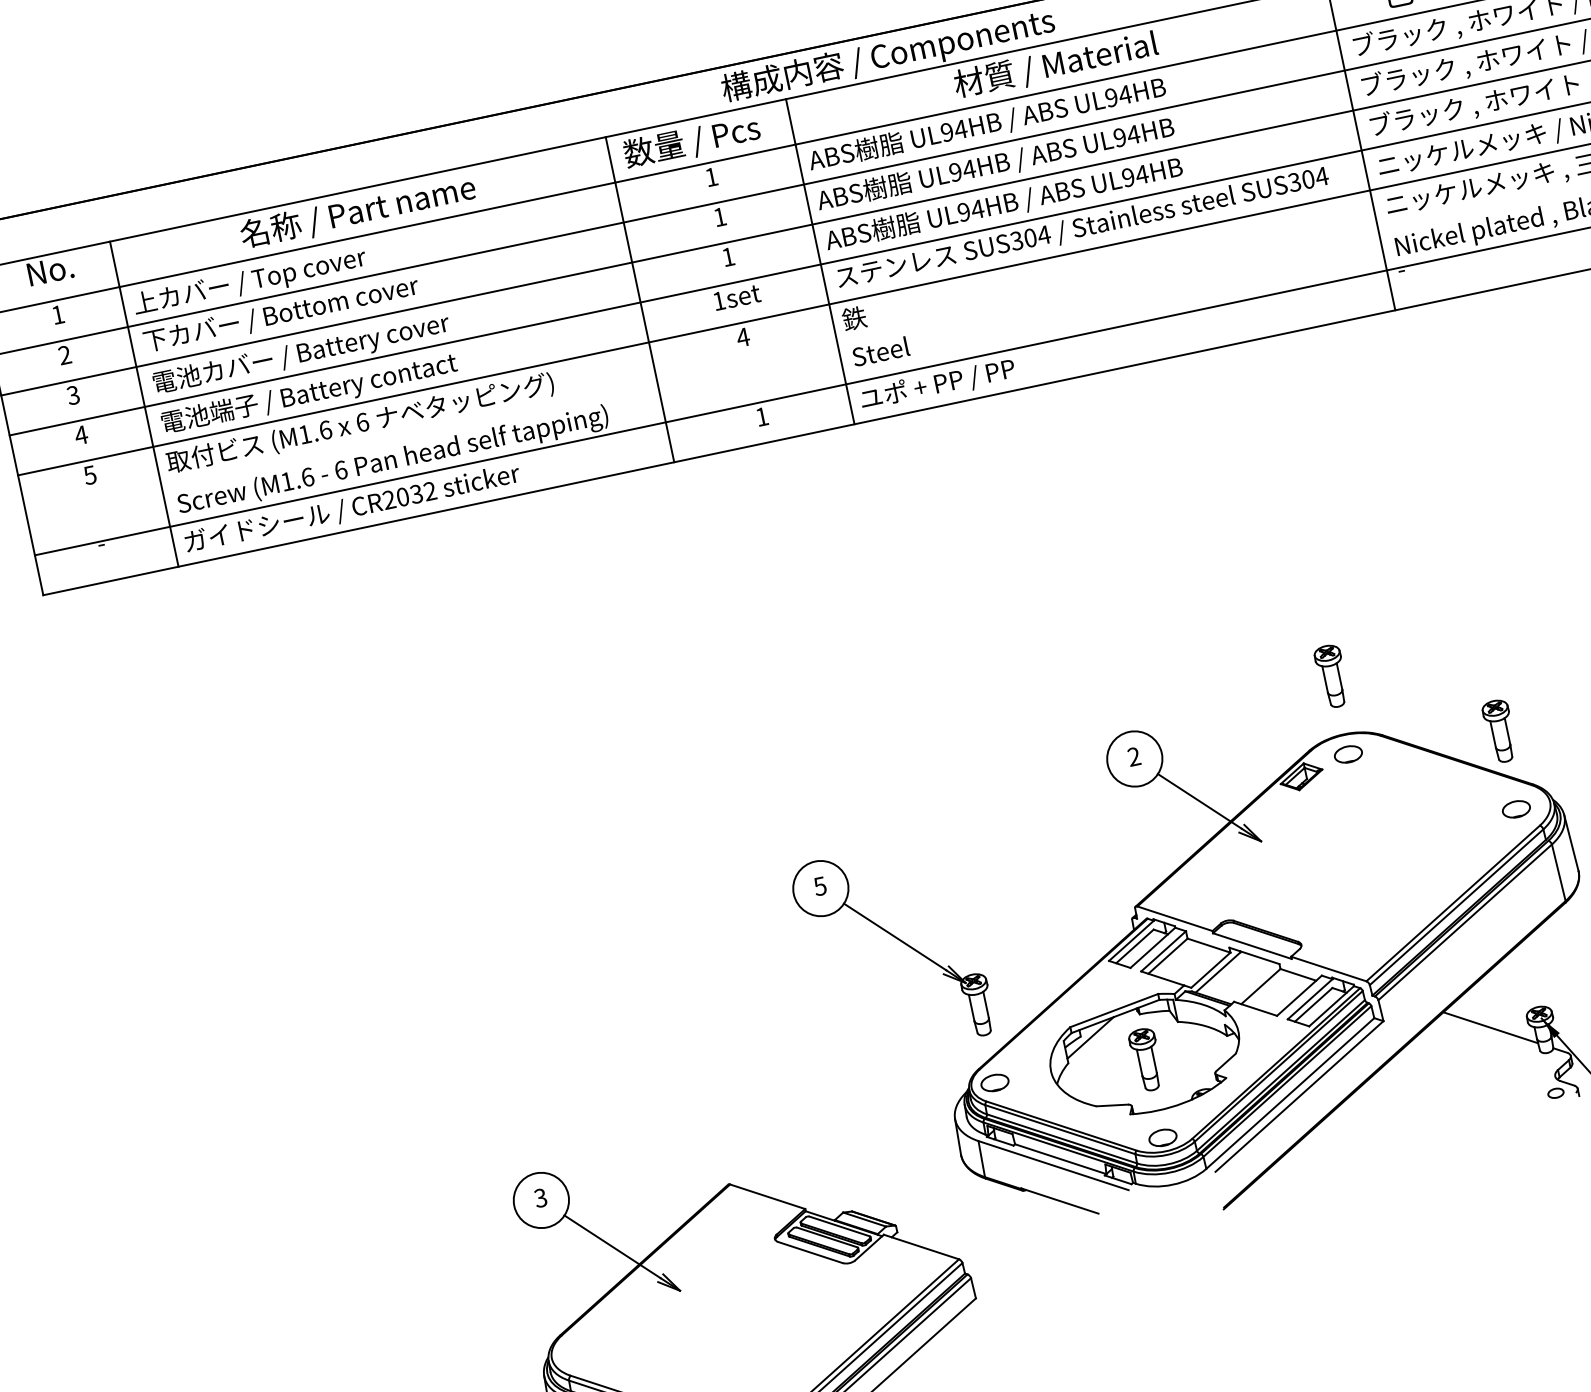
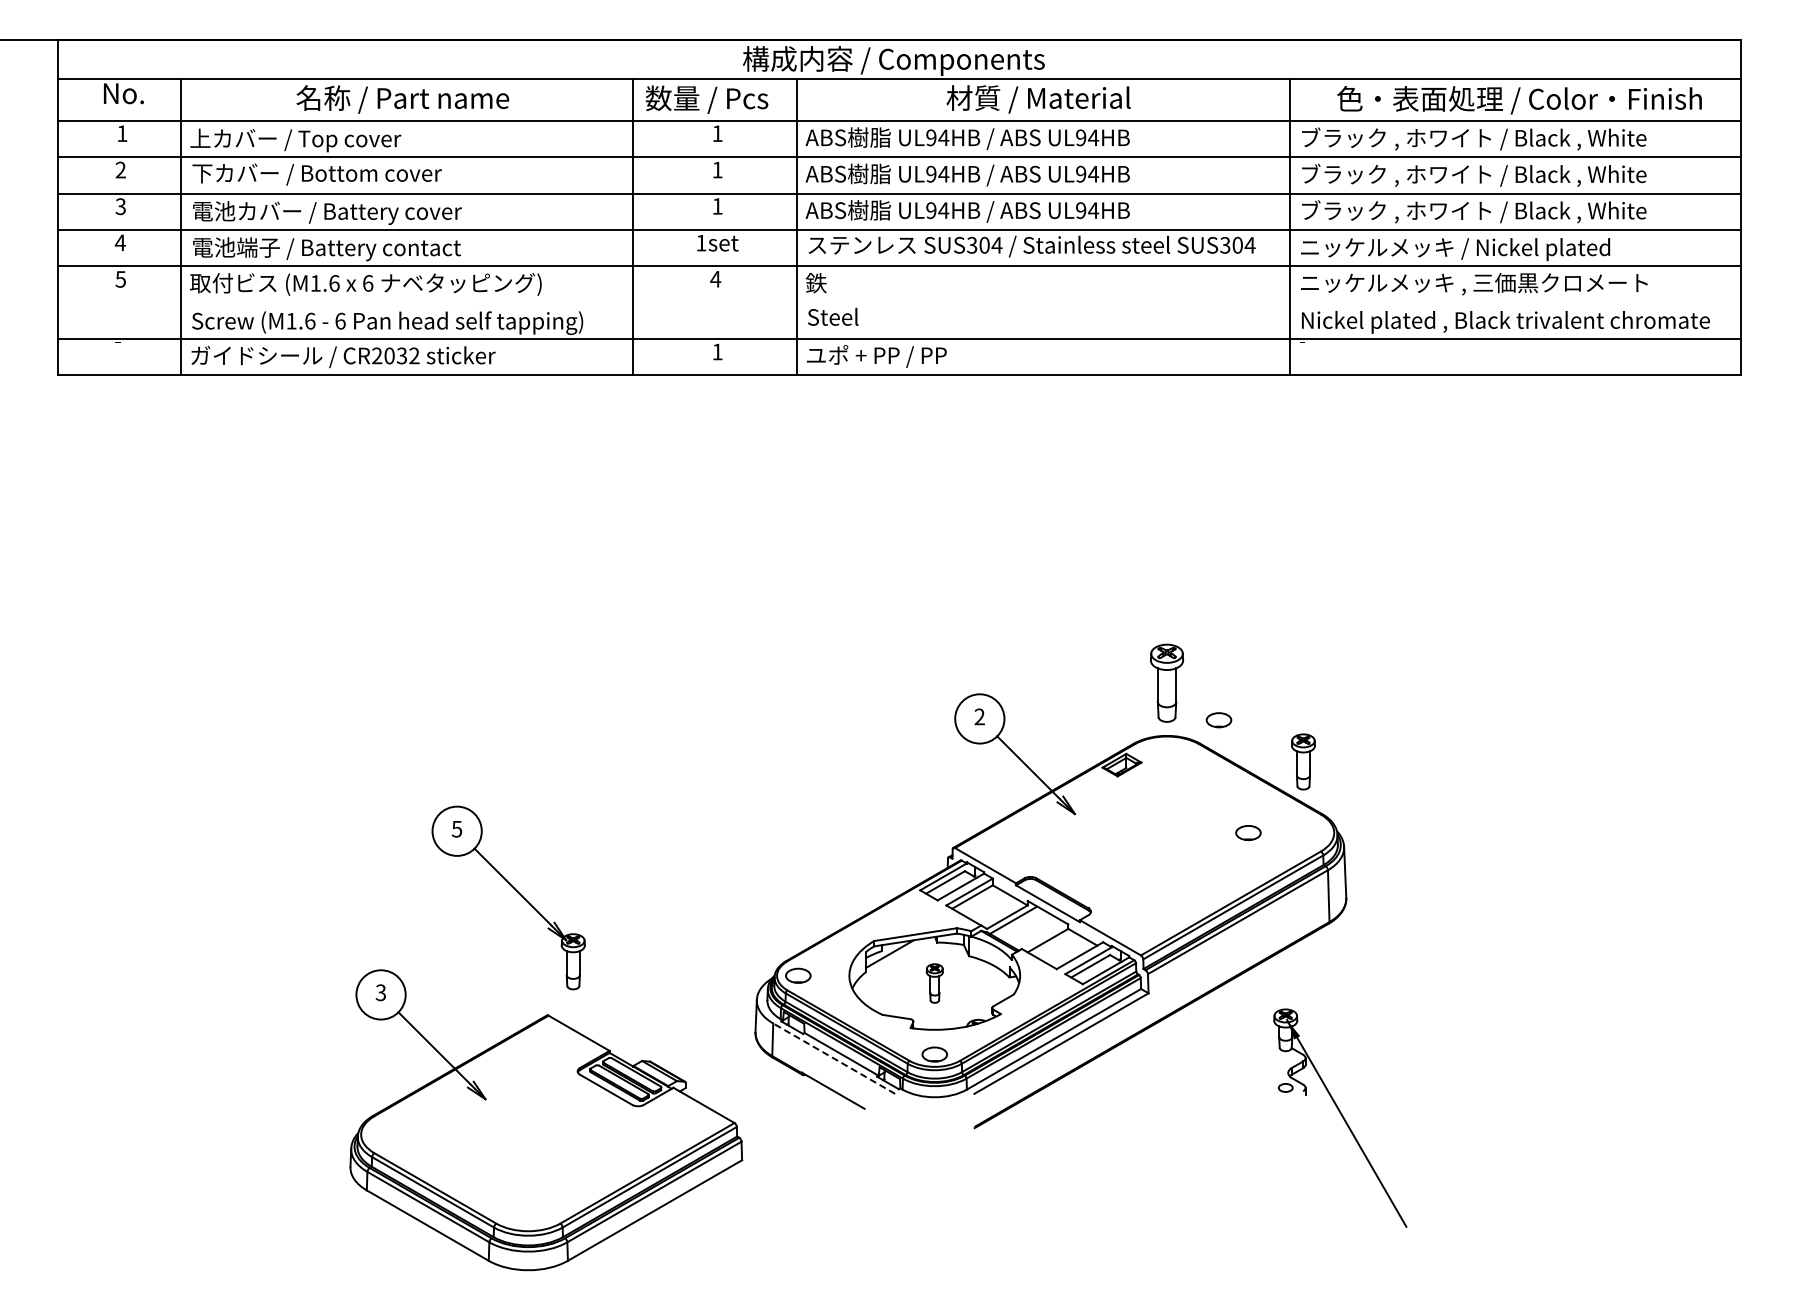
part: (1331, 675) -> (1166, 682), size x1.4
part: (1347, 754) -> (1218, 720), moved
part: (1516, 808) -> (1248, 832), moved
part: (898, 940) -> (515, 890), moved
line: (1490, 1027) -> (1240, 1018), removed
part: (1146, 1059) -> (934, 983), size x0.7
line: (1052, 1165) -> (833, 1058), solid -> dashed

